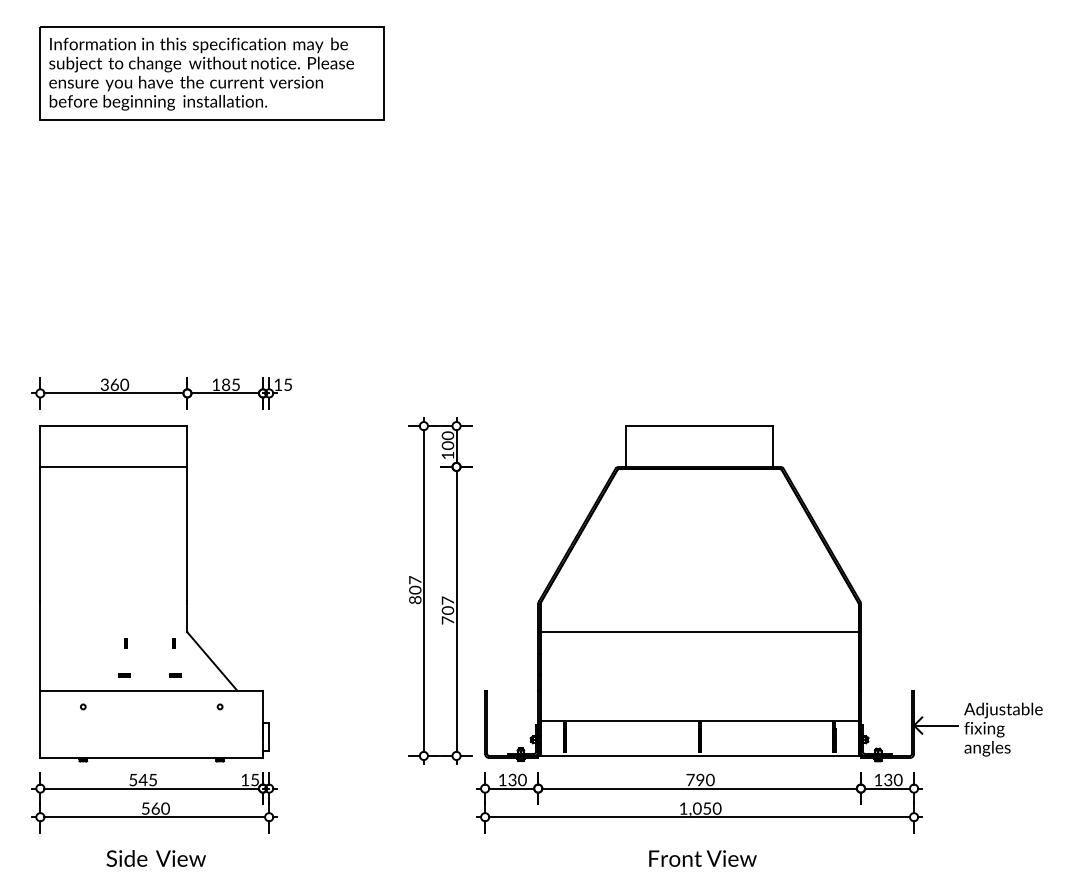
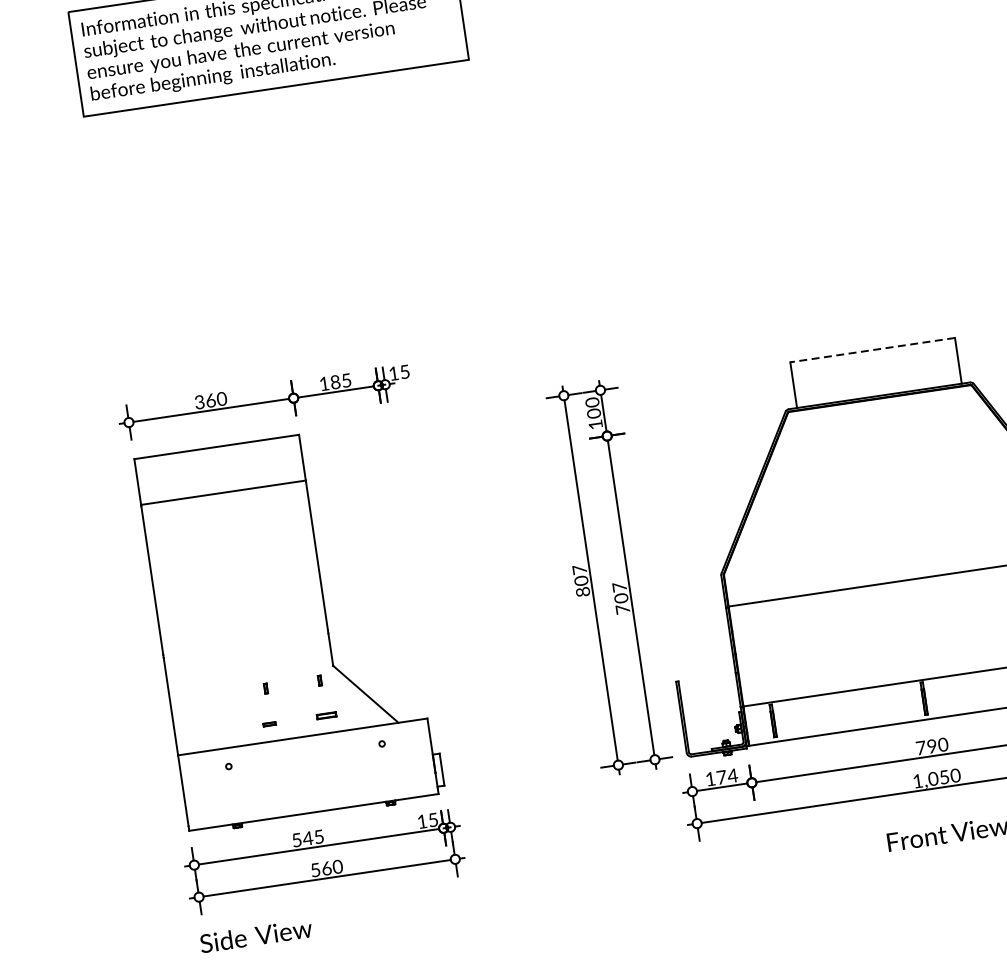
line: (699, 426) -> (872, 350), solid -> dashed
part: (175, 675) -> (326, 716), size x1.6
text: (517, 779) -> (727, 776), 130 -> 174
text: (155, 858) -> (255, 936), moved

